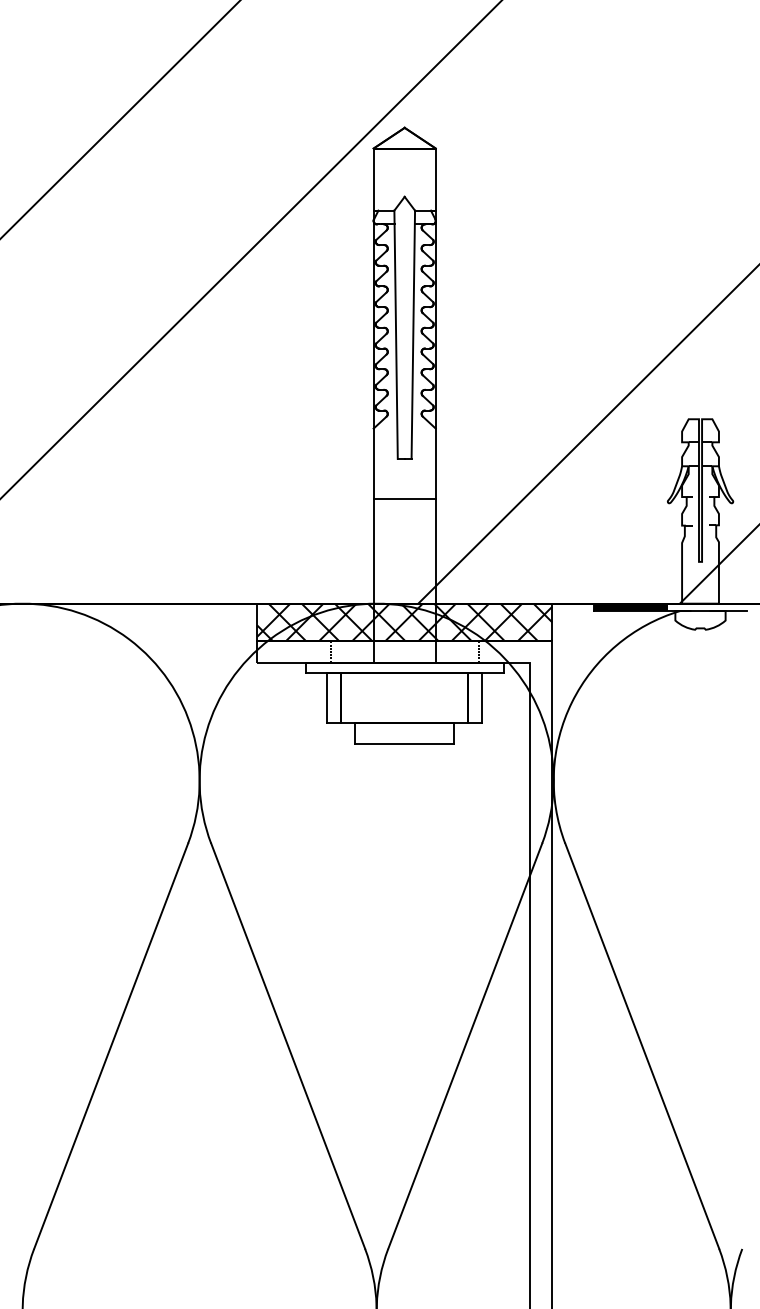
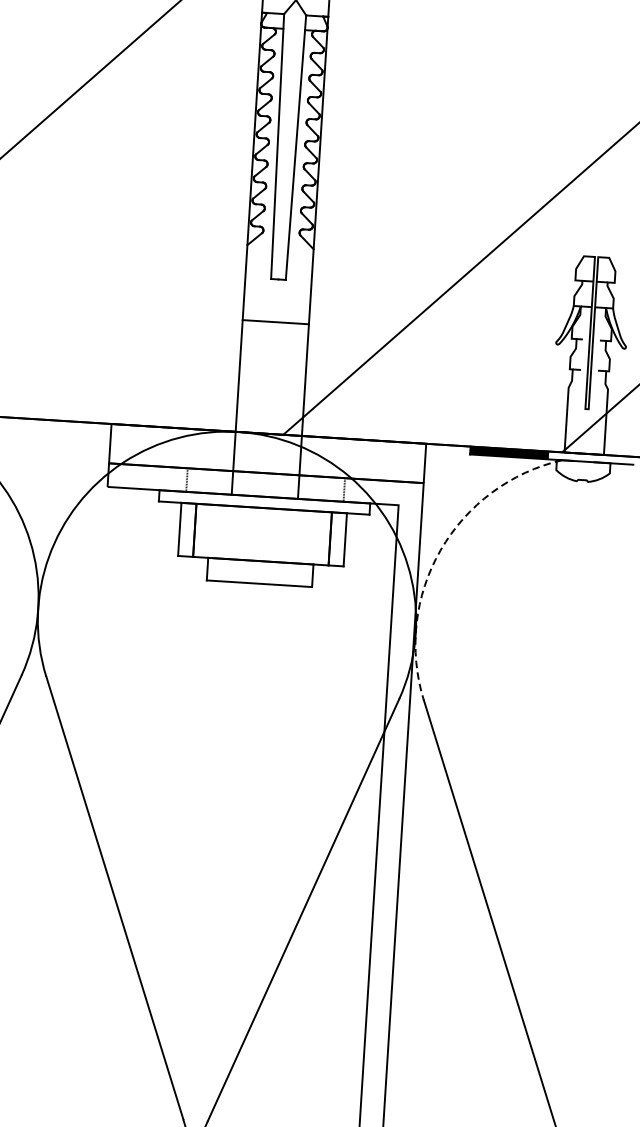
hatch: (404, 621) -> (267, 452), removed
arc: (572, 702) -> (441, 550), solid -> dashed

